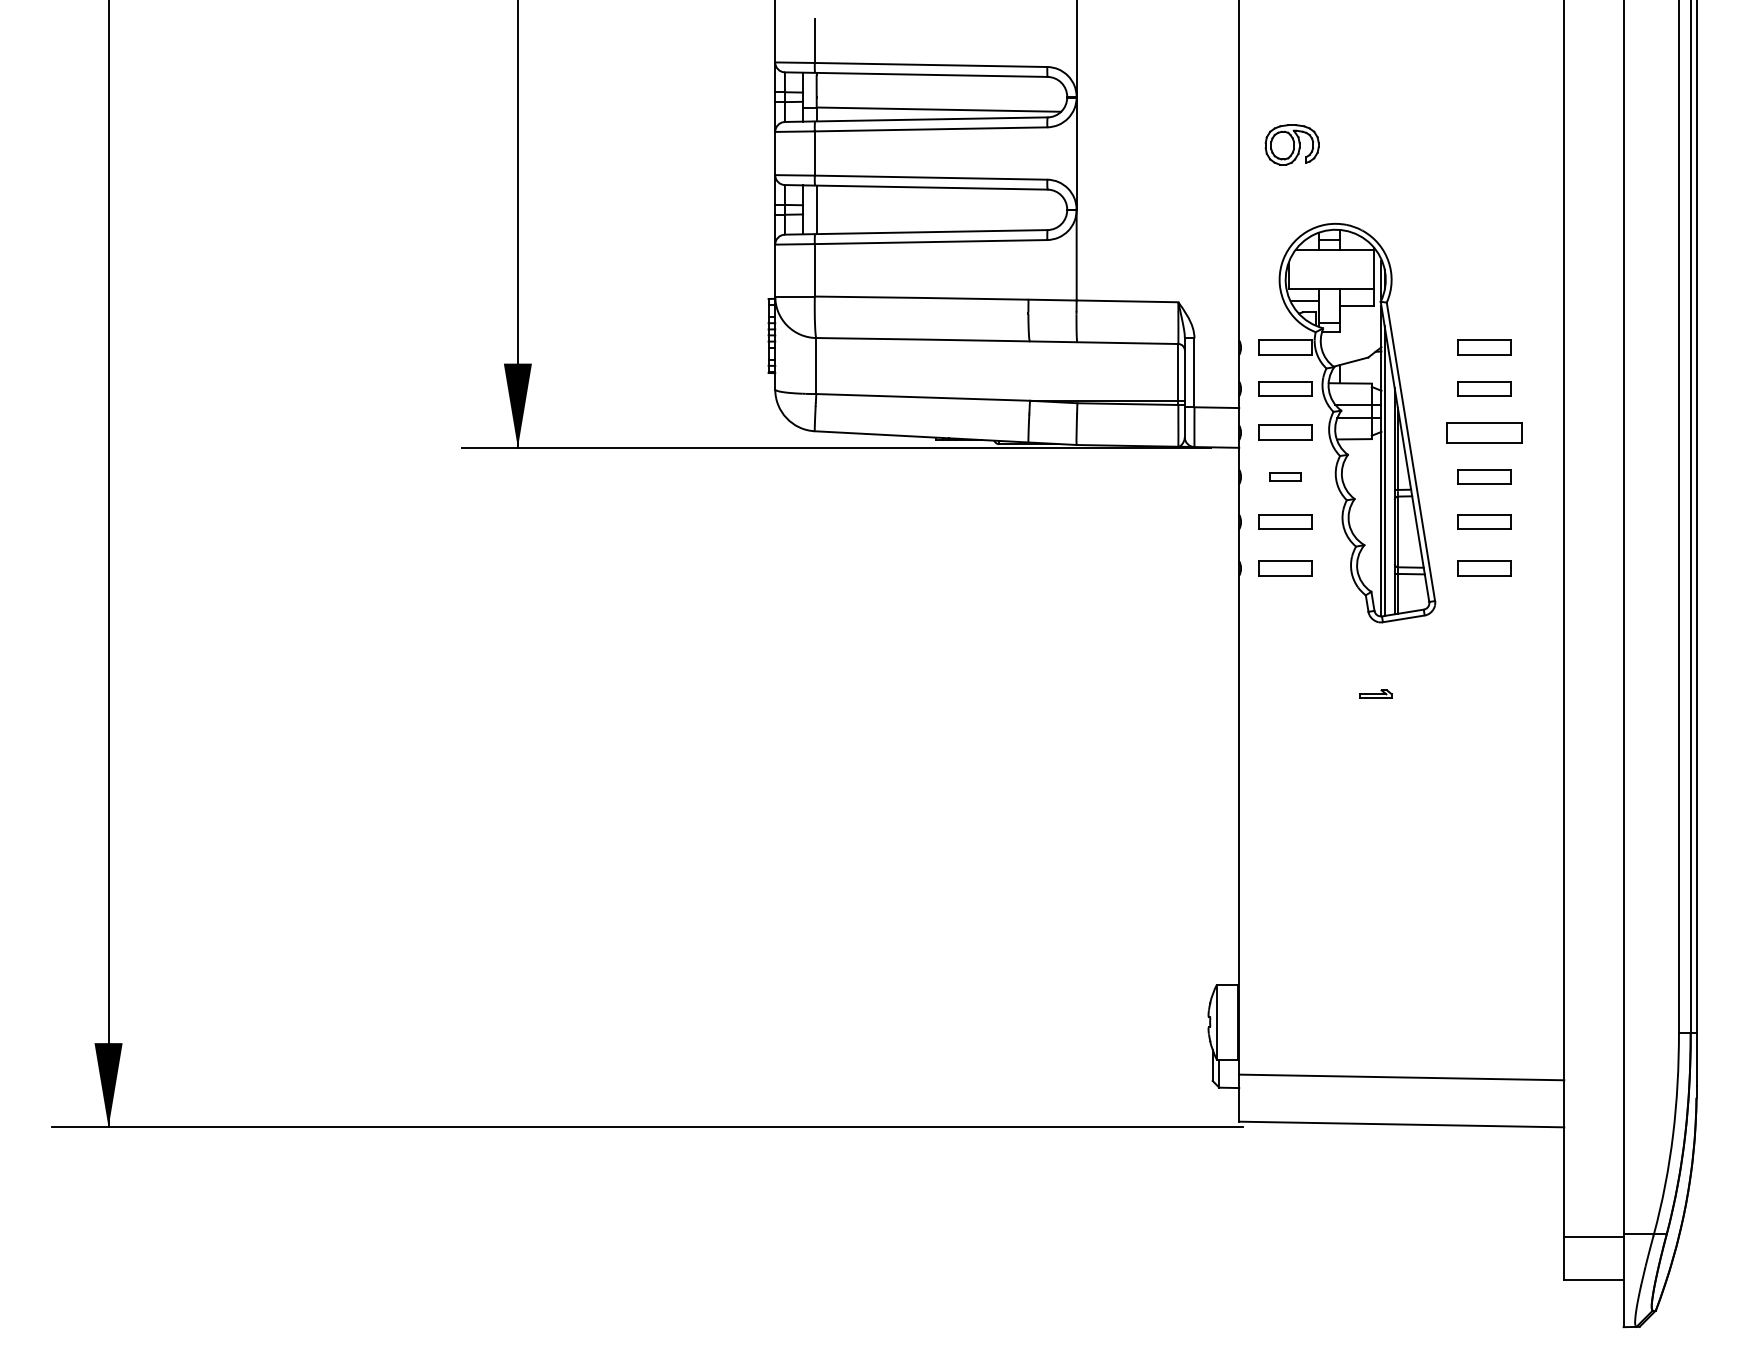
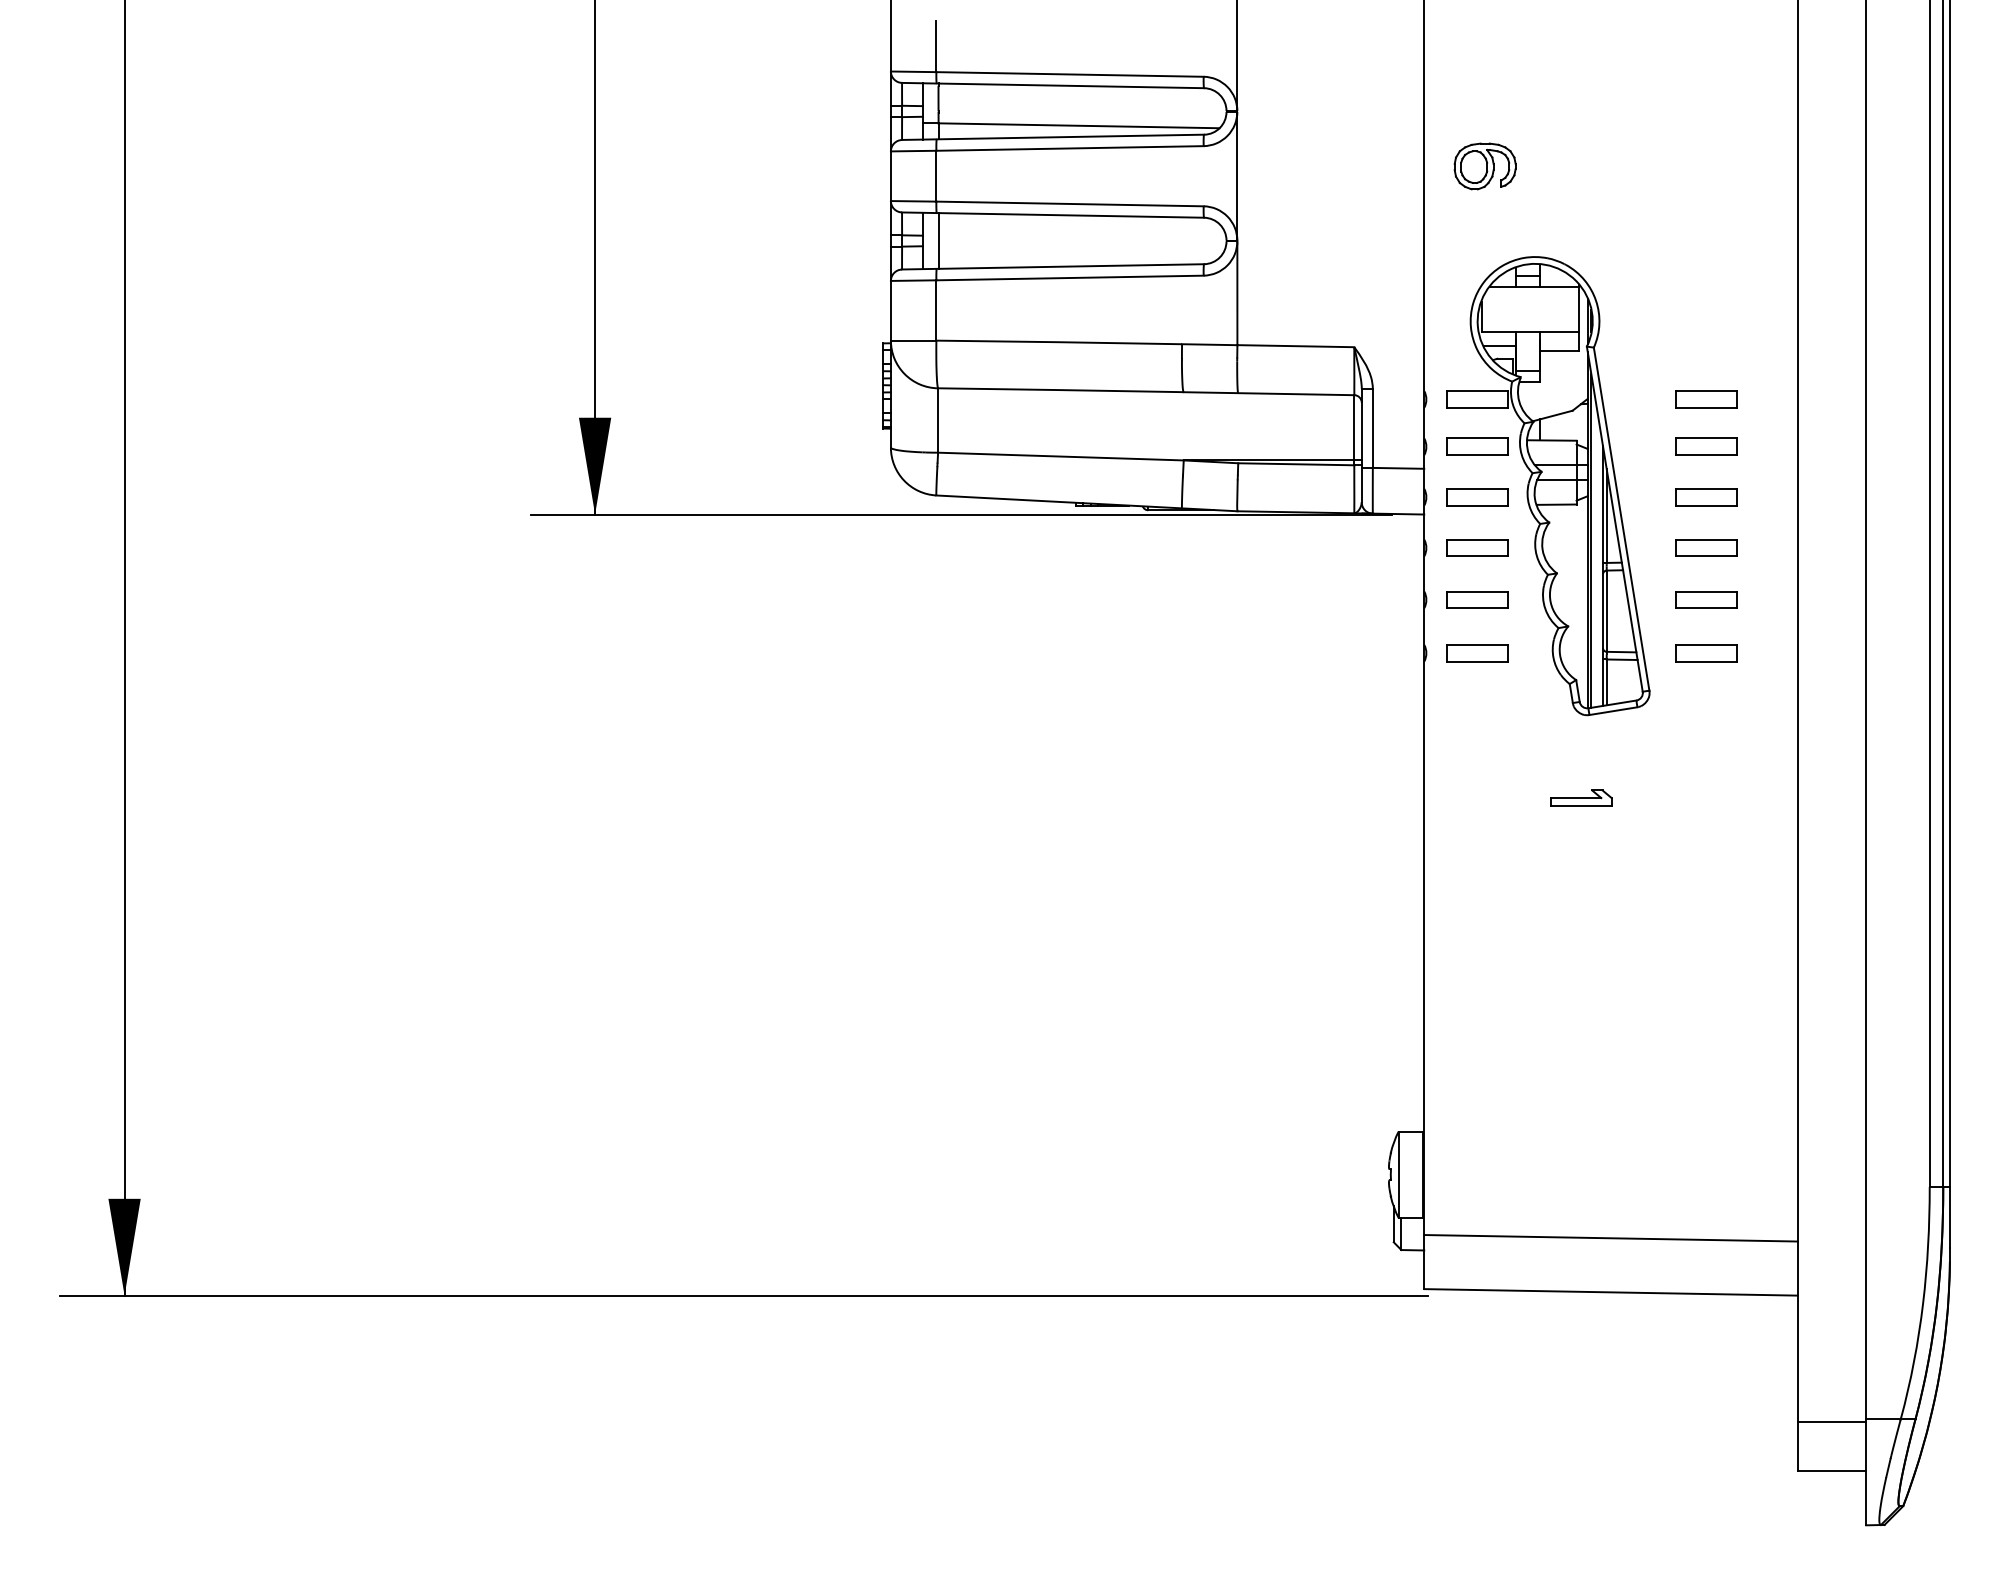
part: (1484, 432) -> (1706, 496), size x0.71
part: (1285, 476) -> (1477, 547), size x1.67
part: (1375, 693) -> (1580, 796), size x1.67

